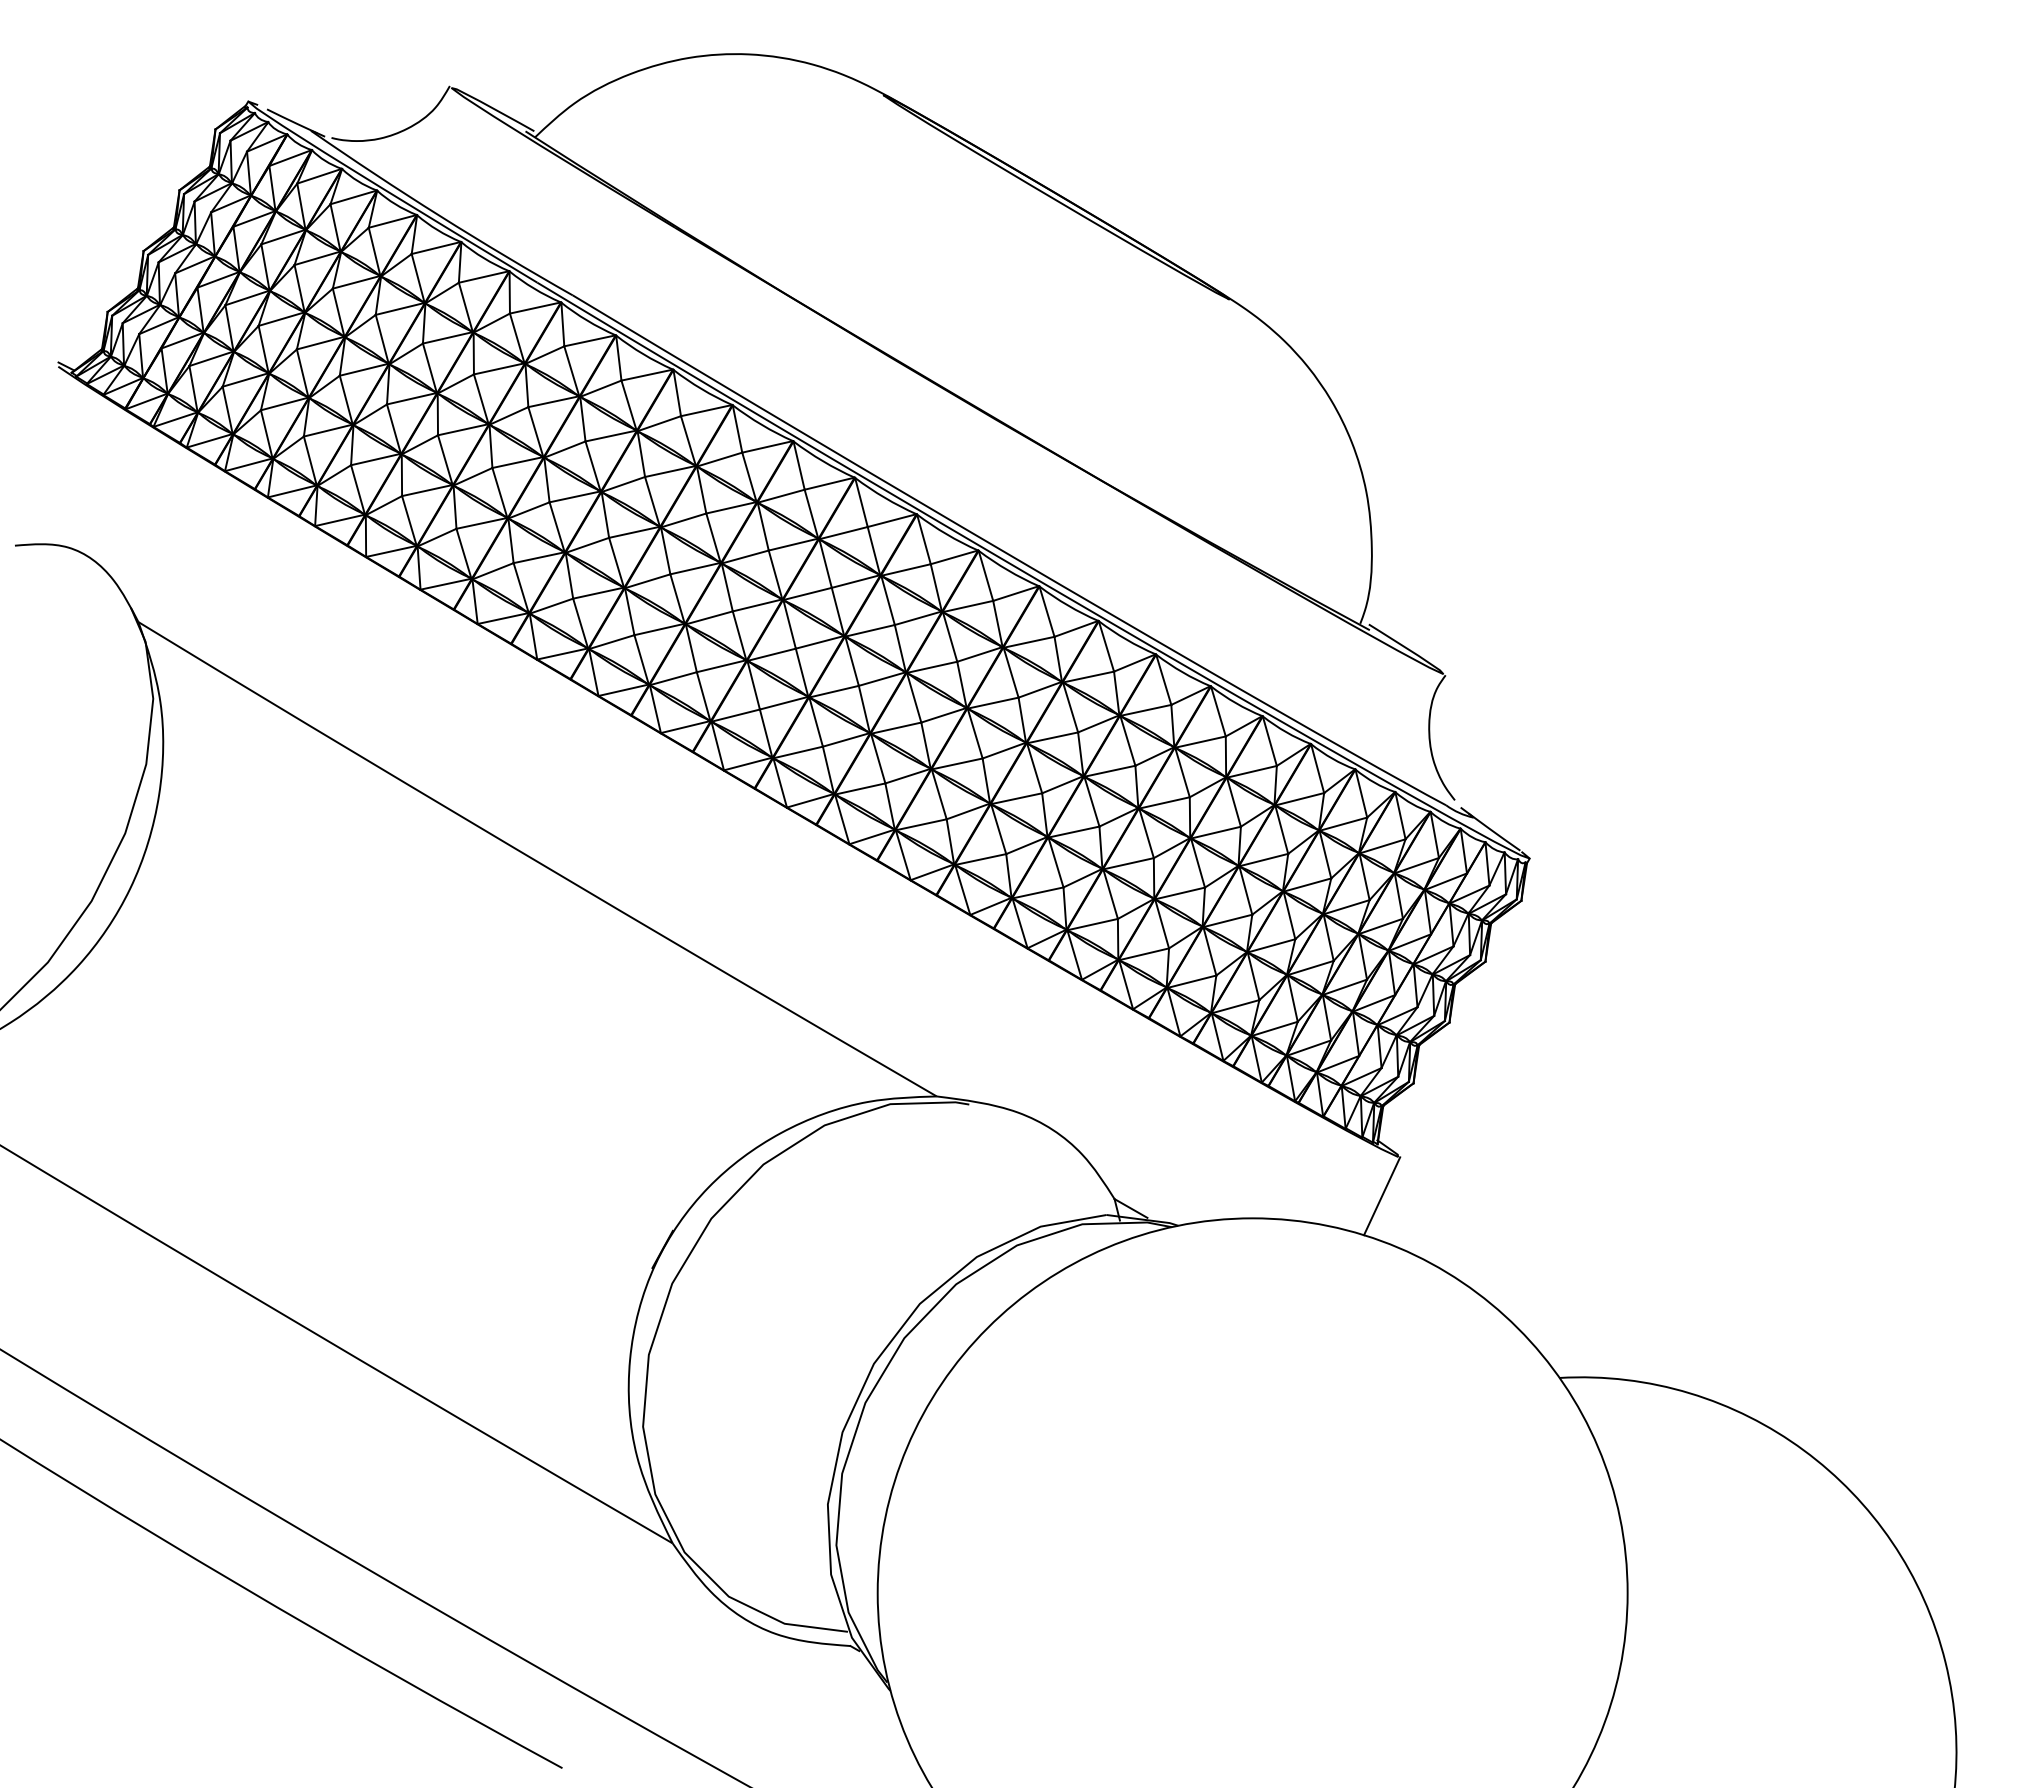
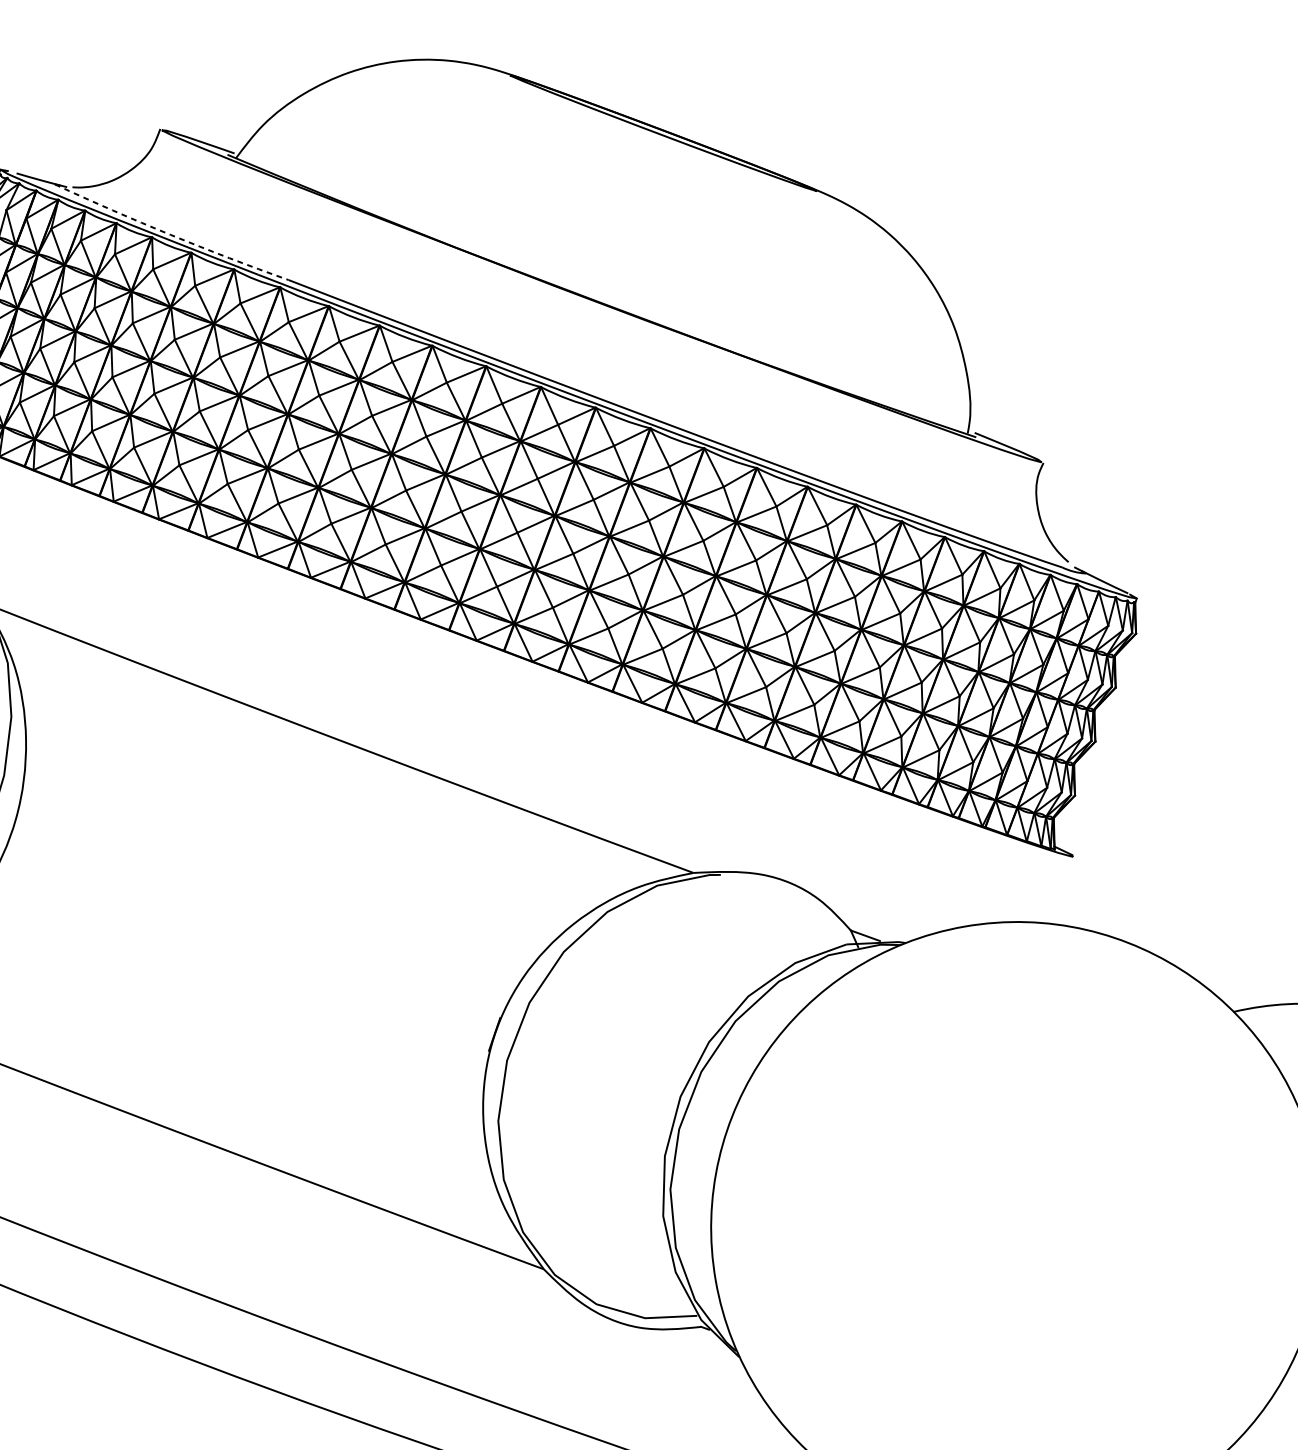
arc: (440, 216) -> (171, 235), solid -> dashed
line: (1382, 1196) -> (1065, 890), removed

